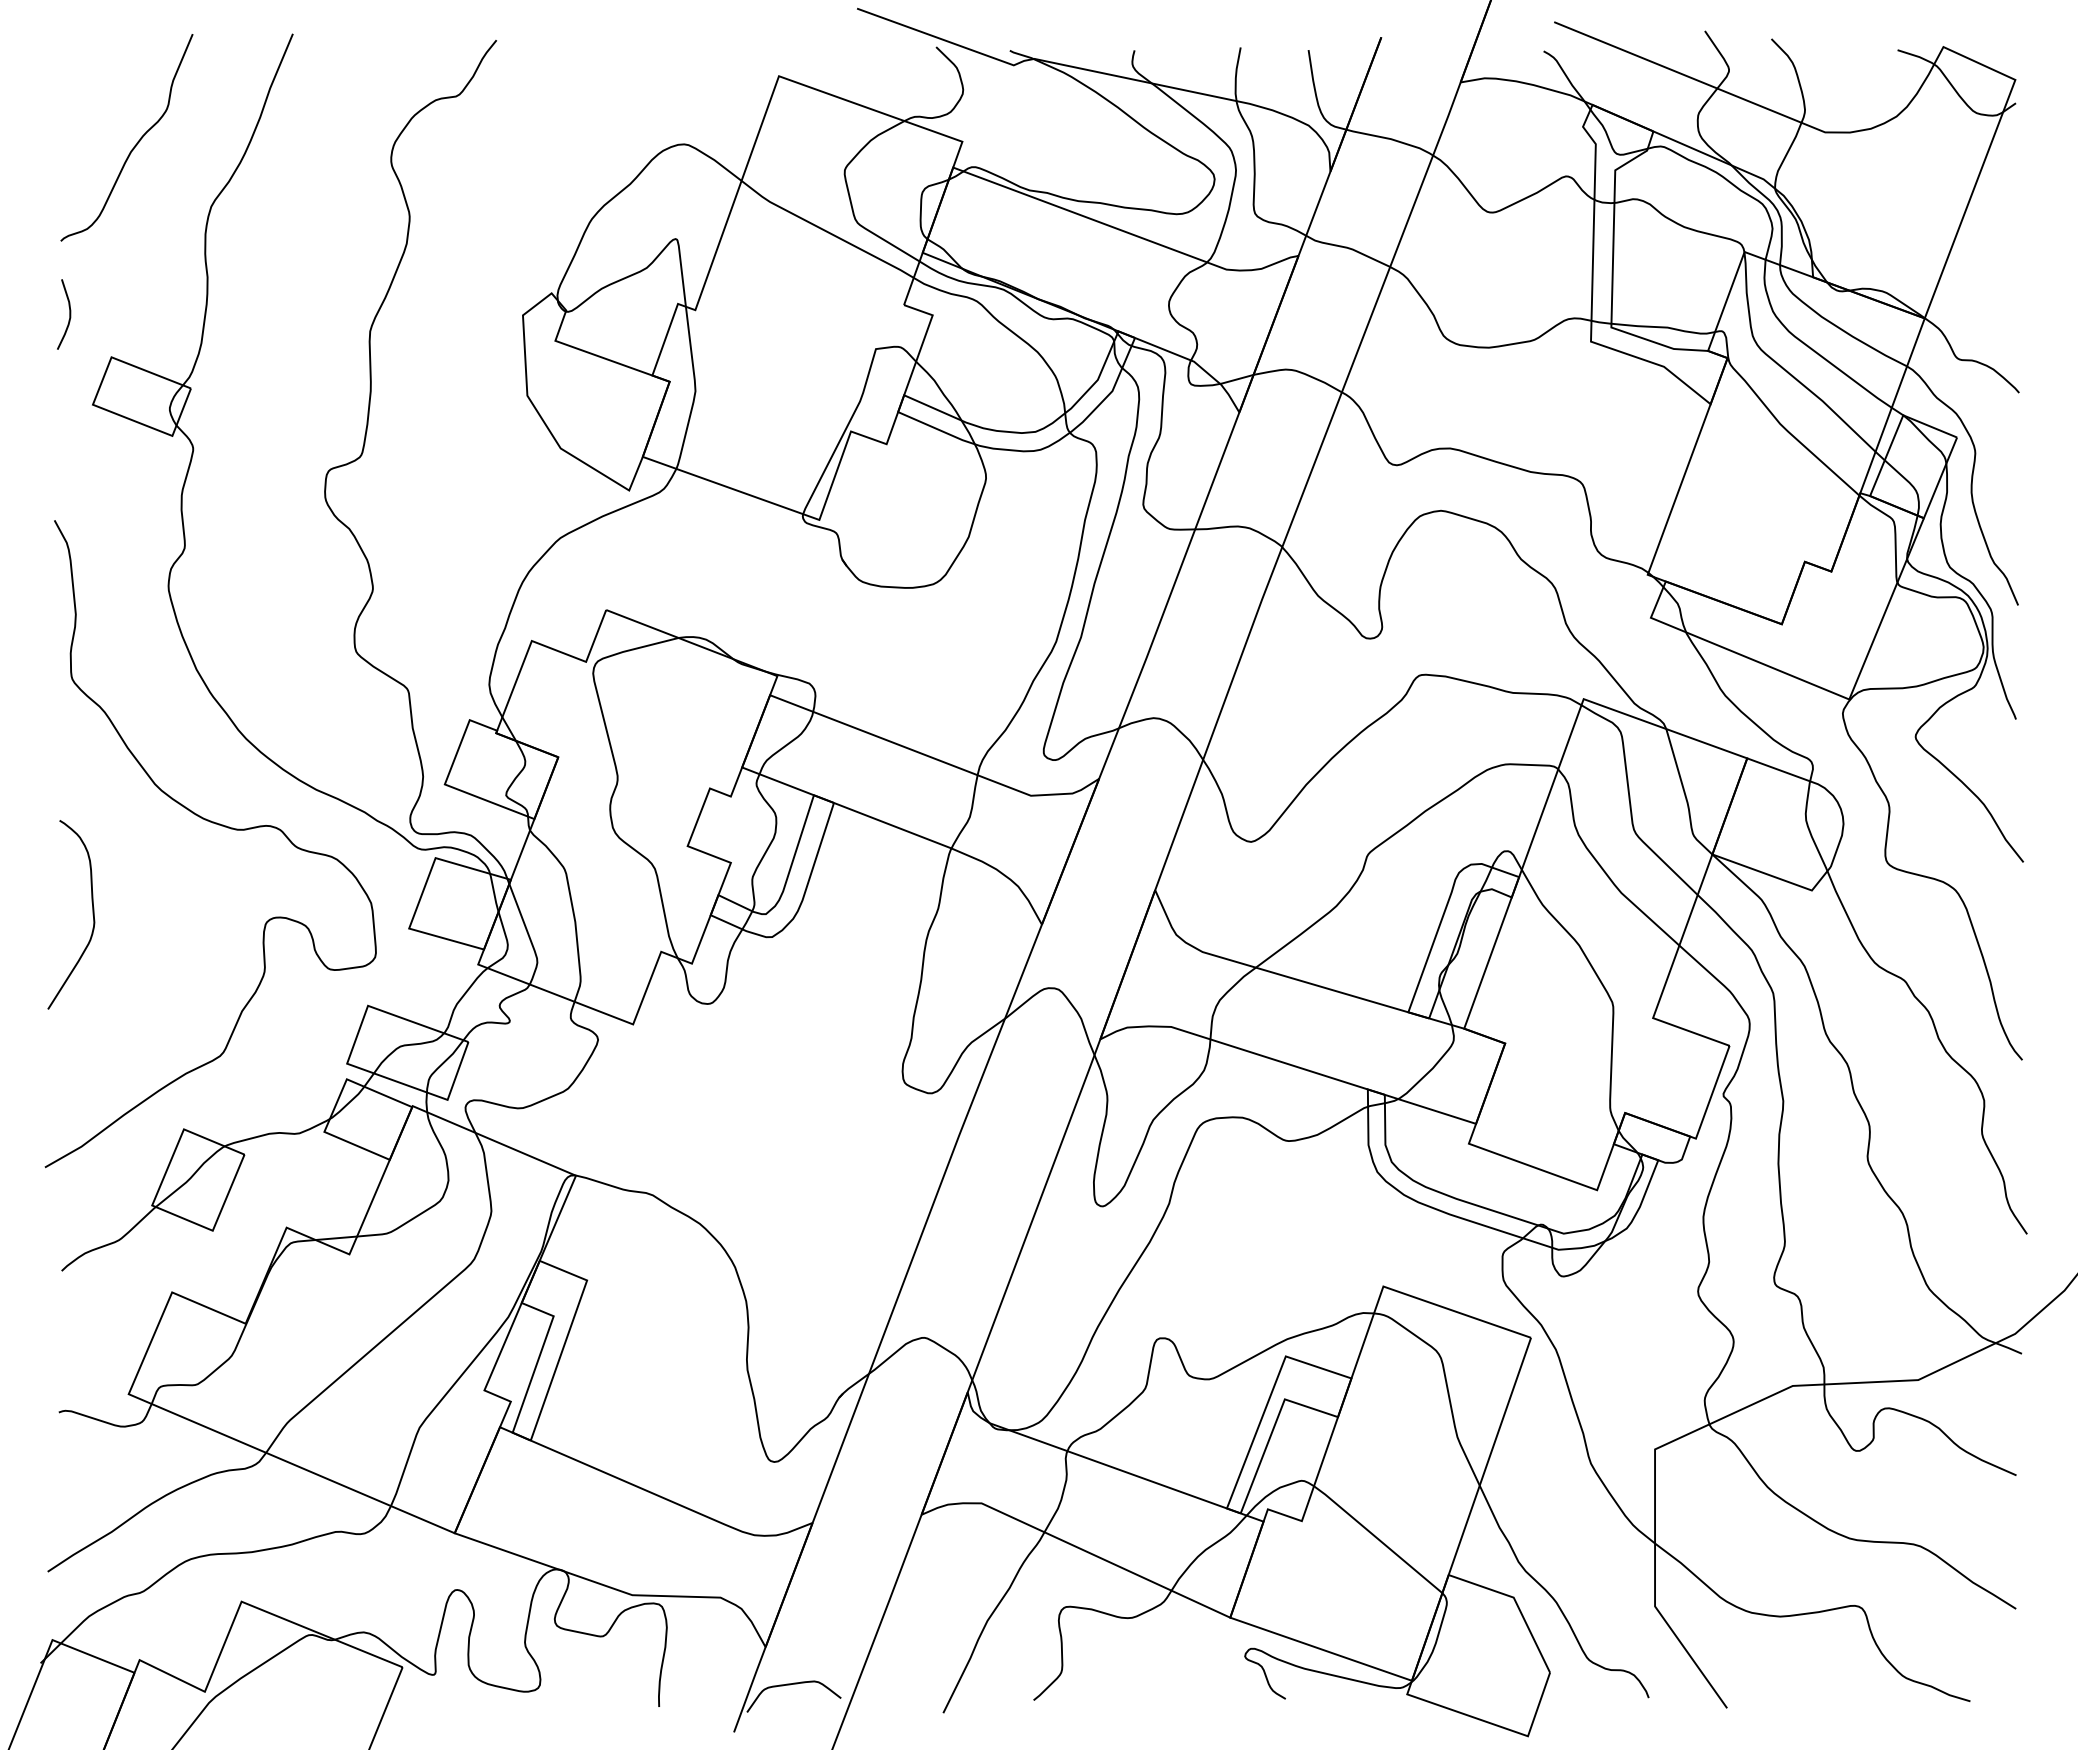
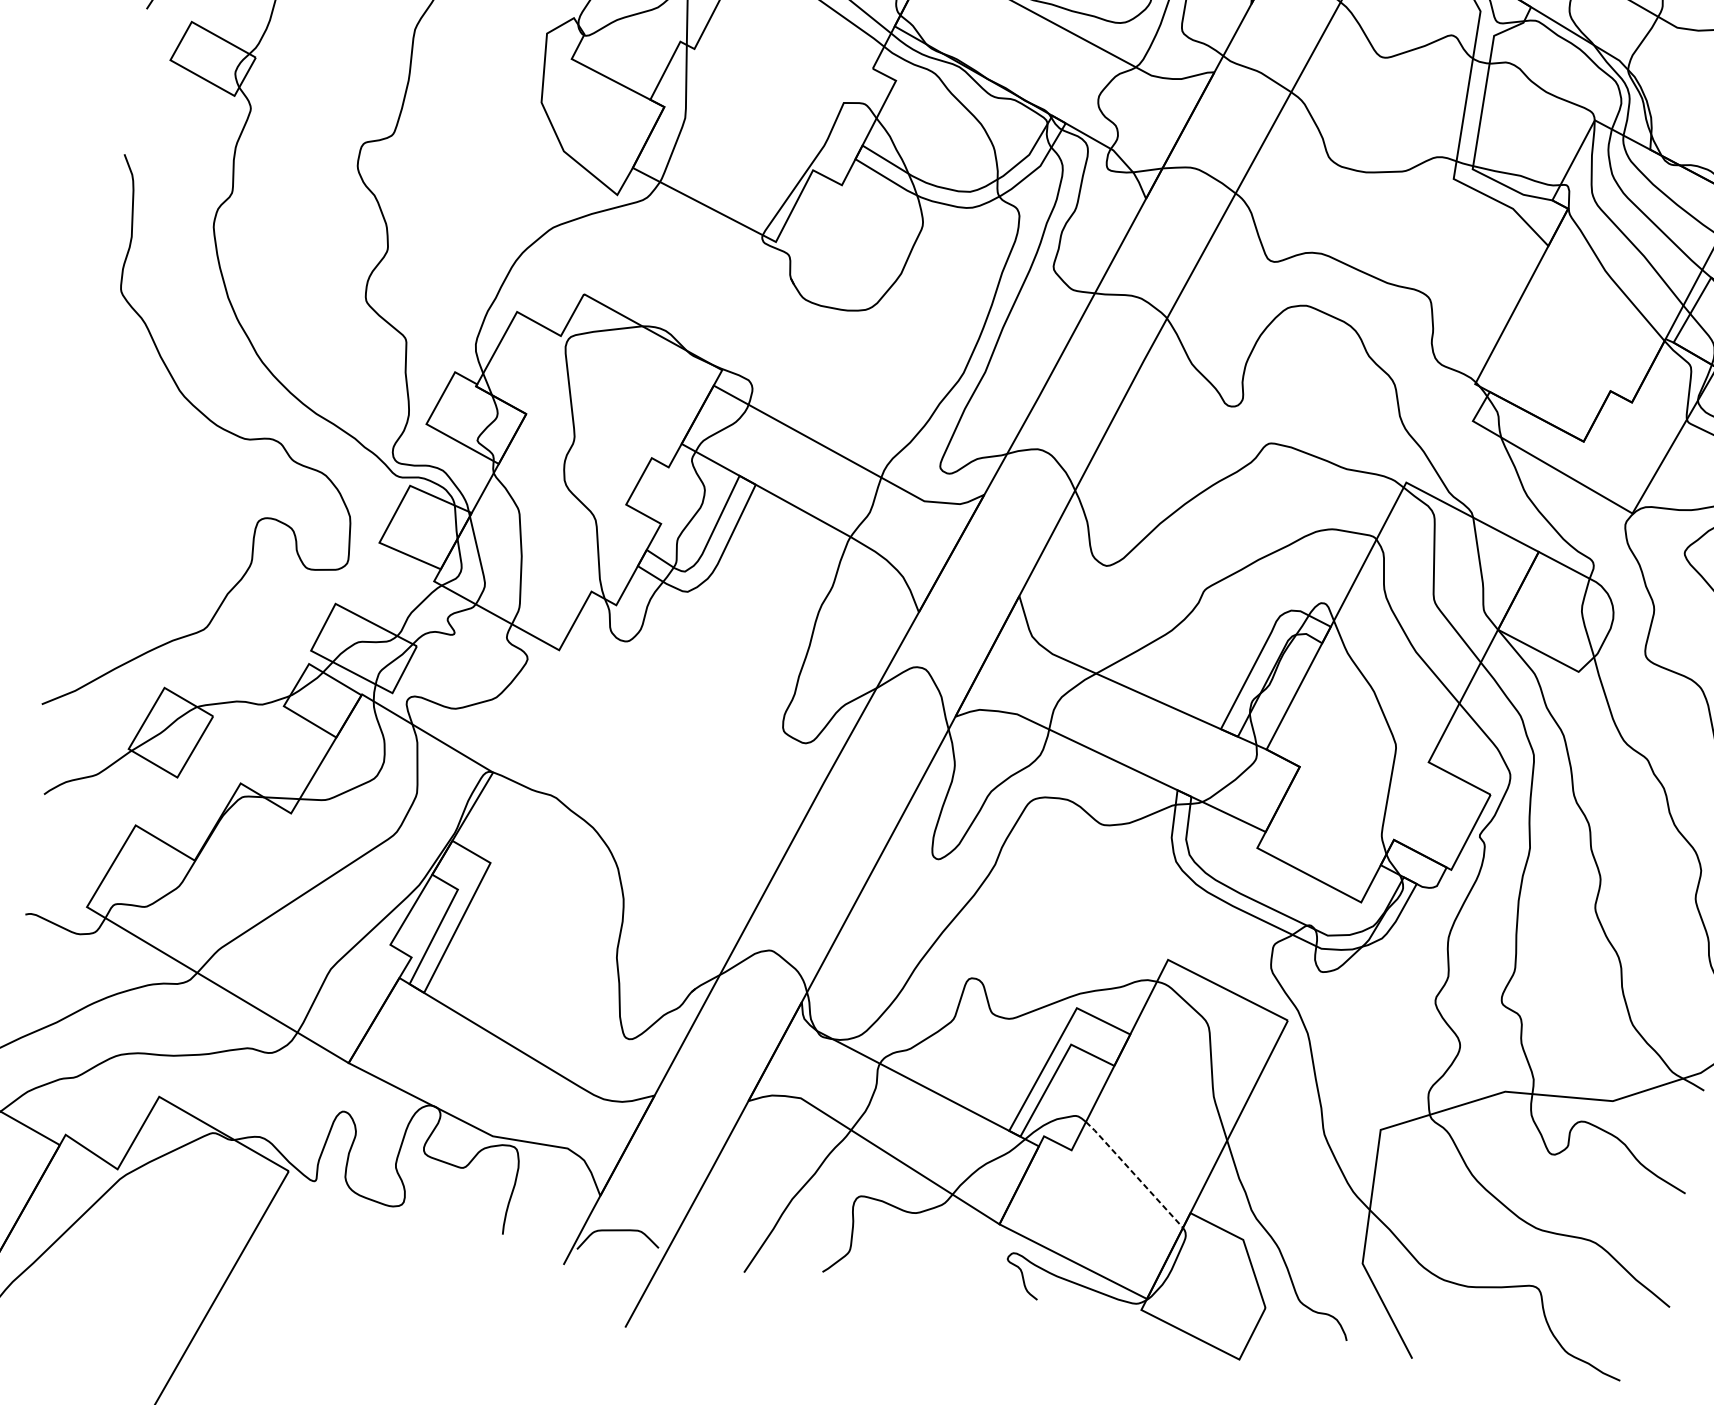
curve: (92, 914) -> (111, 494), removed
line: (1378, 1539) -> (1134, 1174), solid -> dashed

